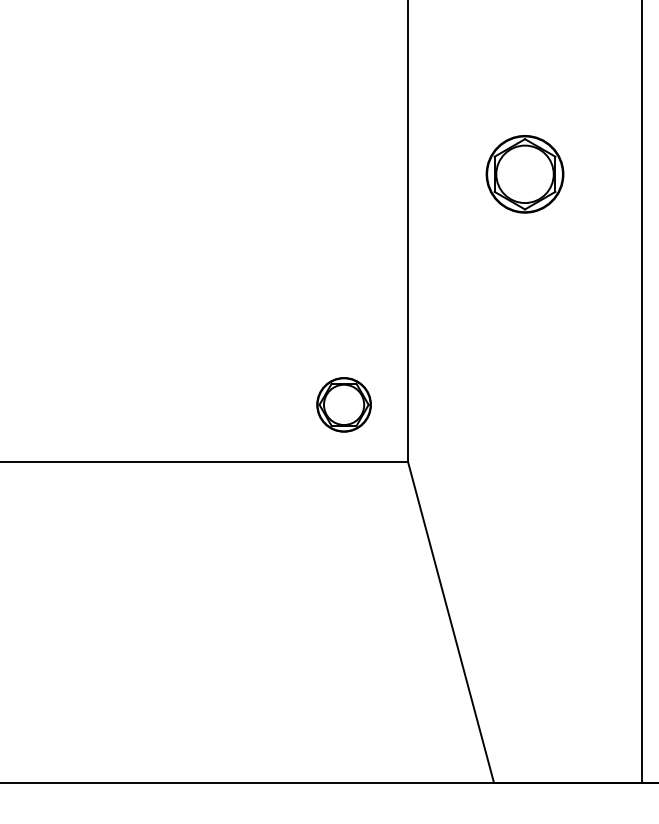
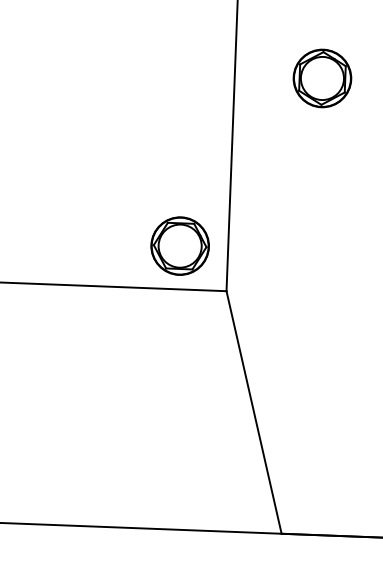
part: (343, 404) -> (179, 245), size x1.43

